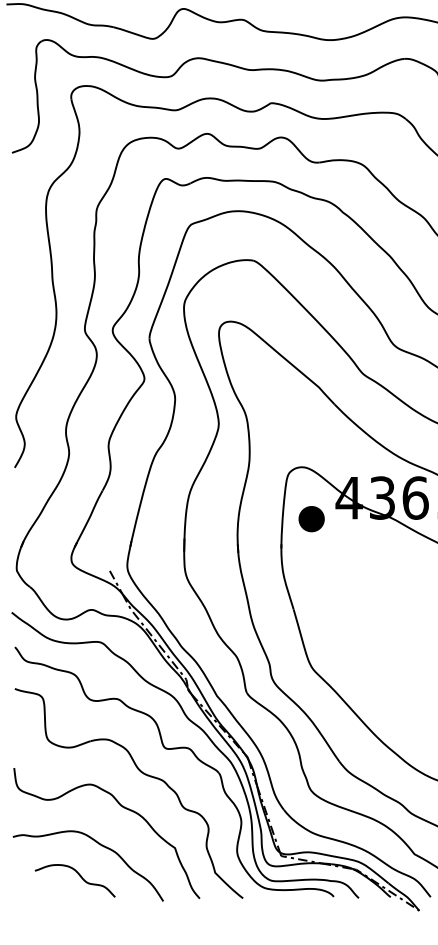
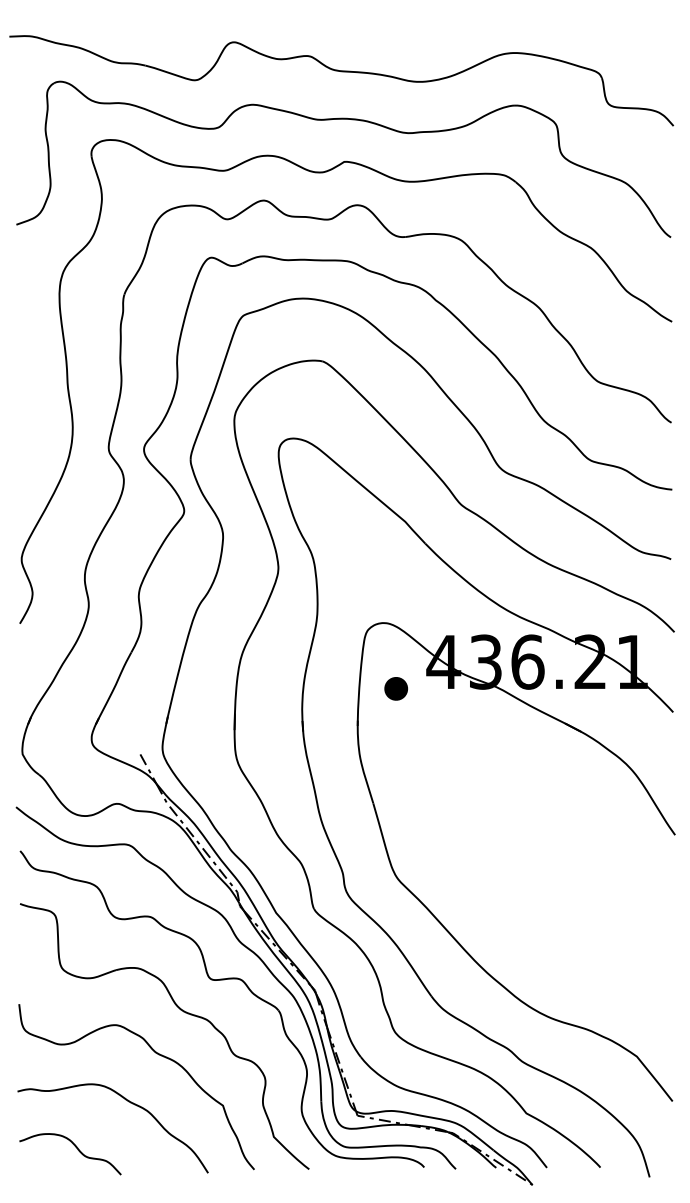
part: (311, 518) -> (396, 688), size x0.71
curve: (79, 876) -> (76, 1148), moved

